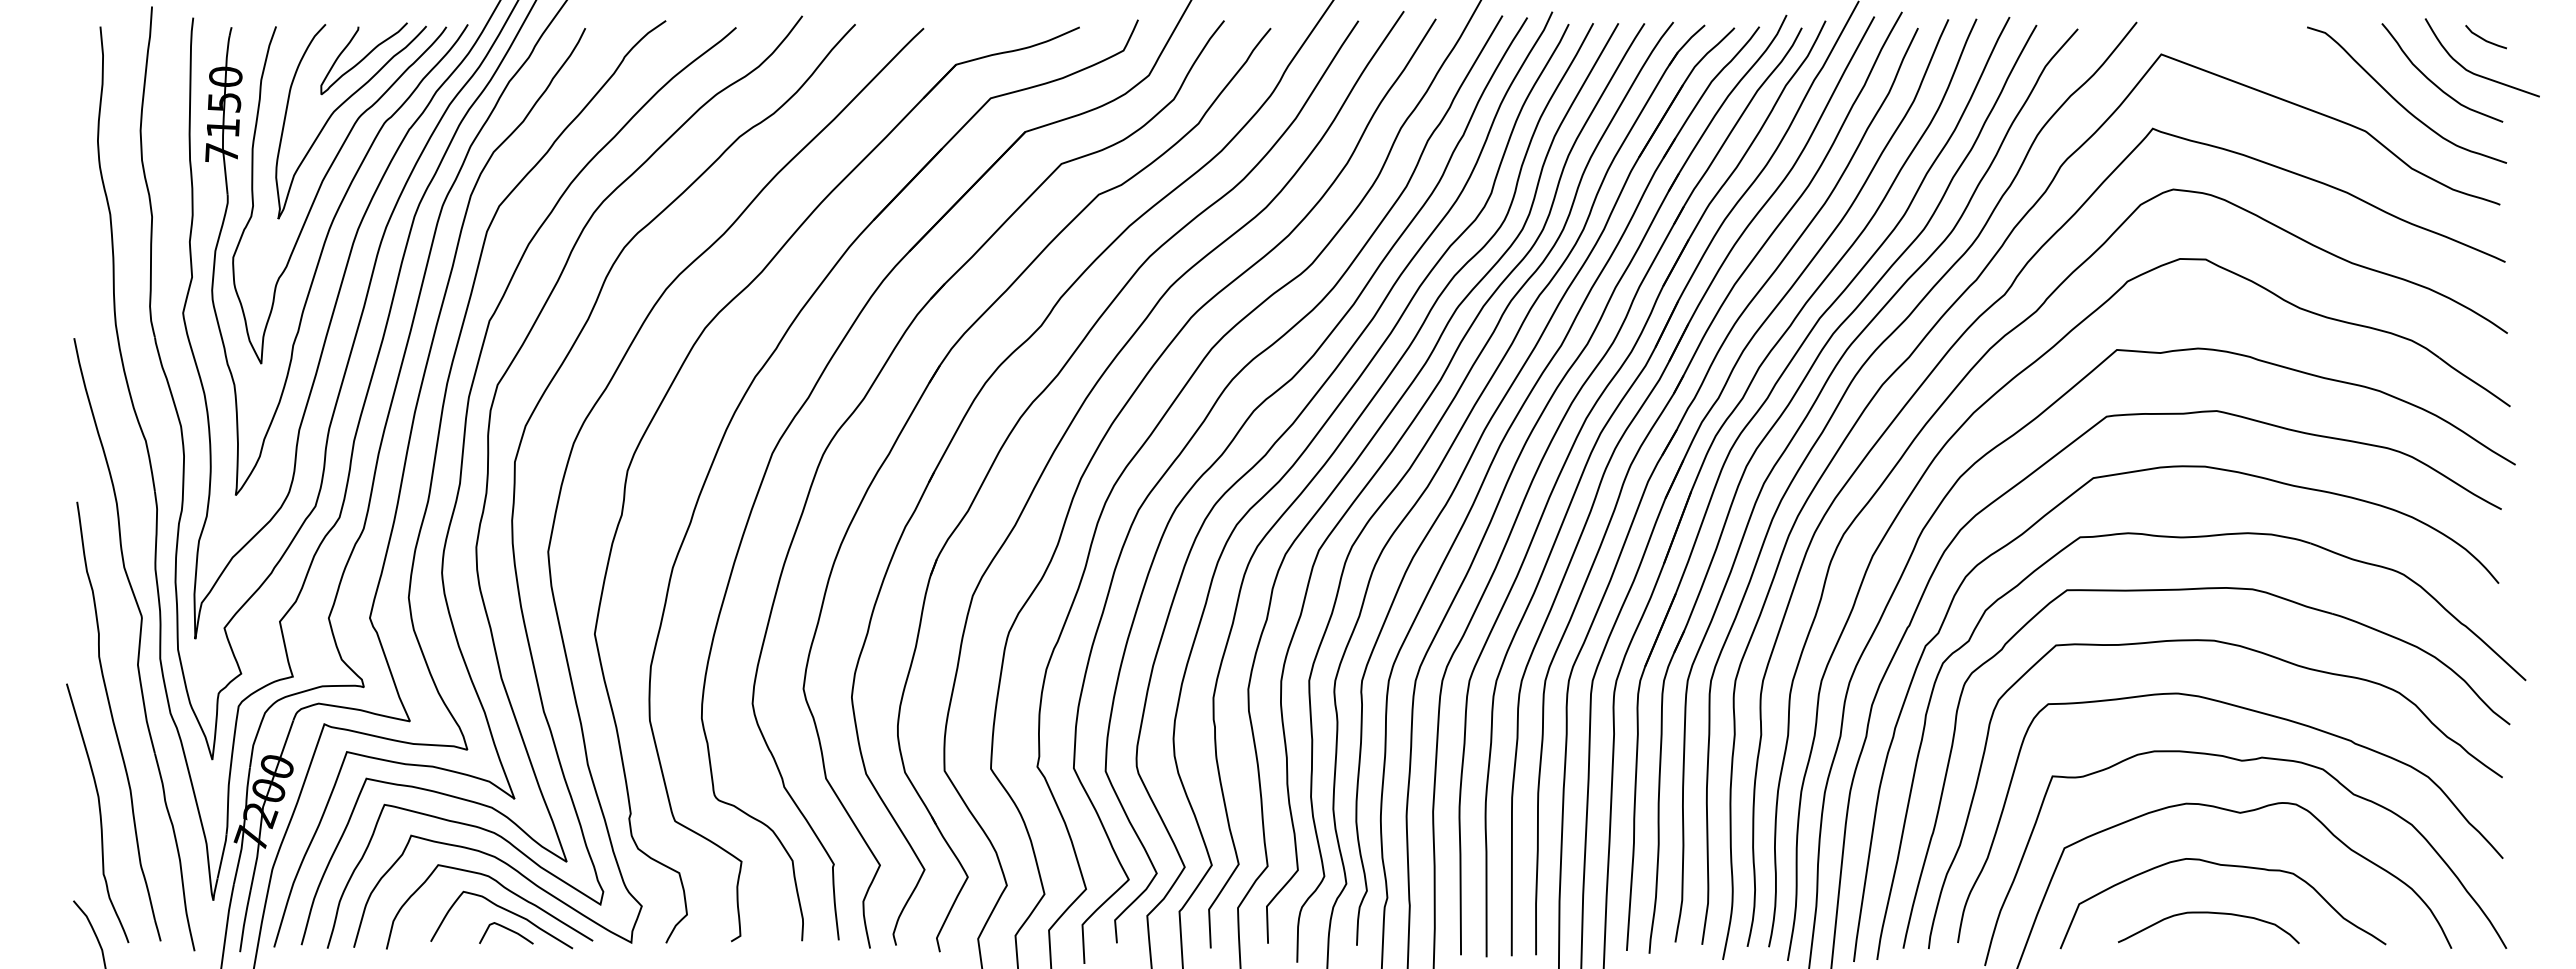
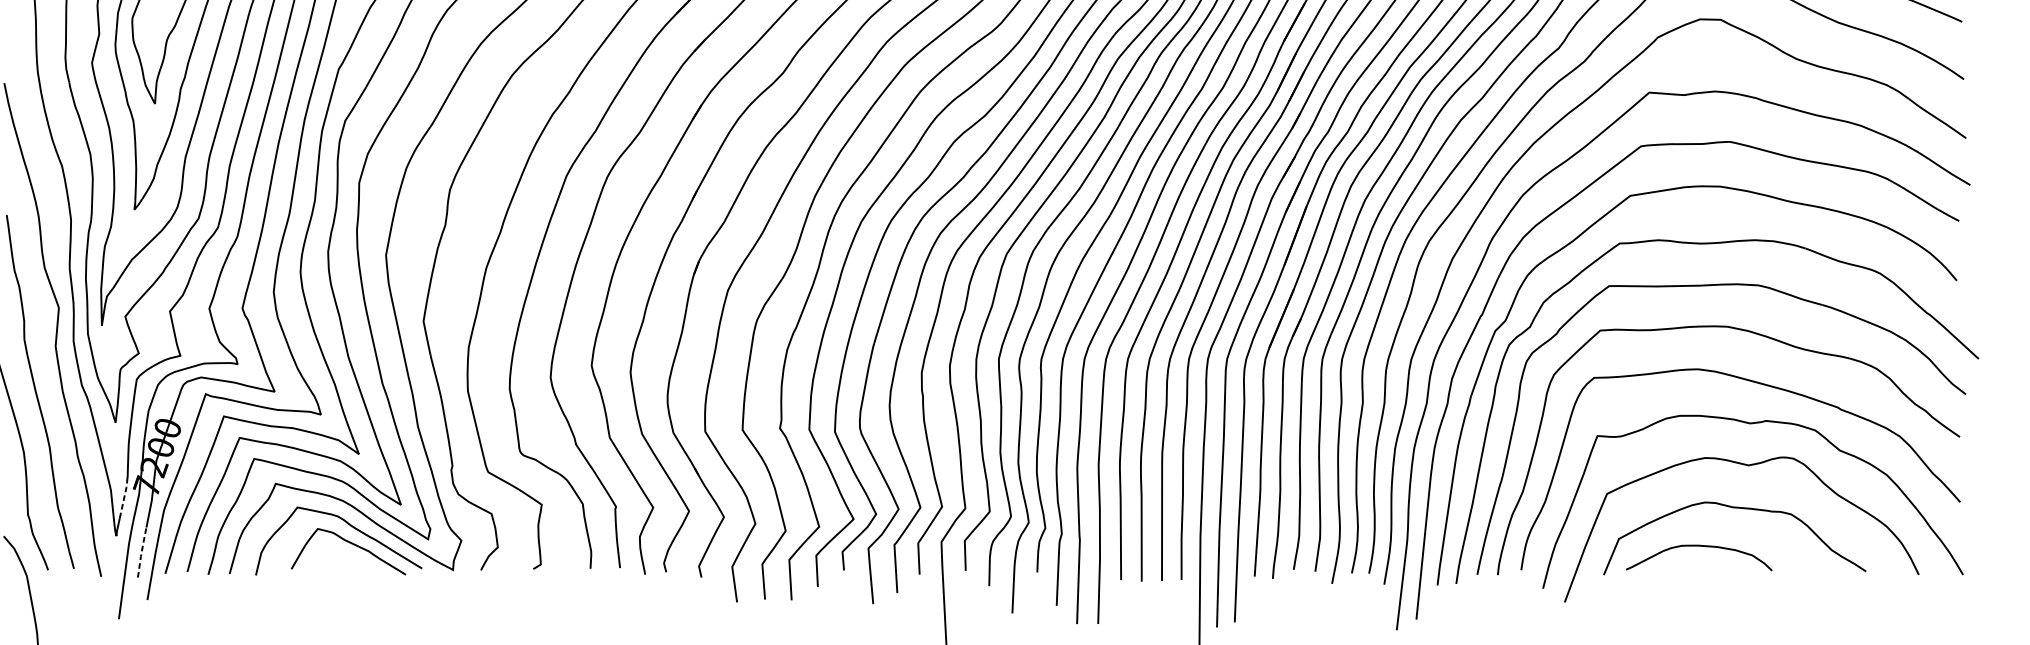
line: (222, 855) -> (123, 499), solid -> dashed
curve: (2208, 913) -> (1698, 546), moved
line: (244, 920) -> (141, 552), solid -> dashed
curve: (508, 930) -> (354, 560), removed

